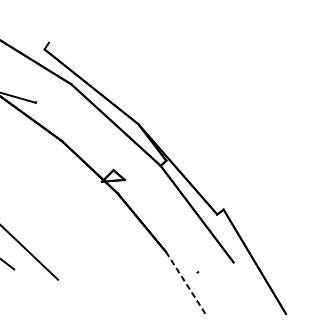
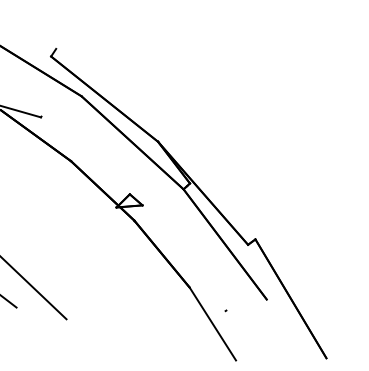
line: (186, 284) -> (213, 324), dashed -> solid

